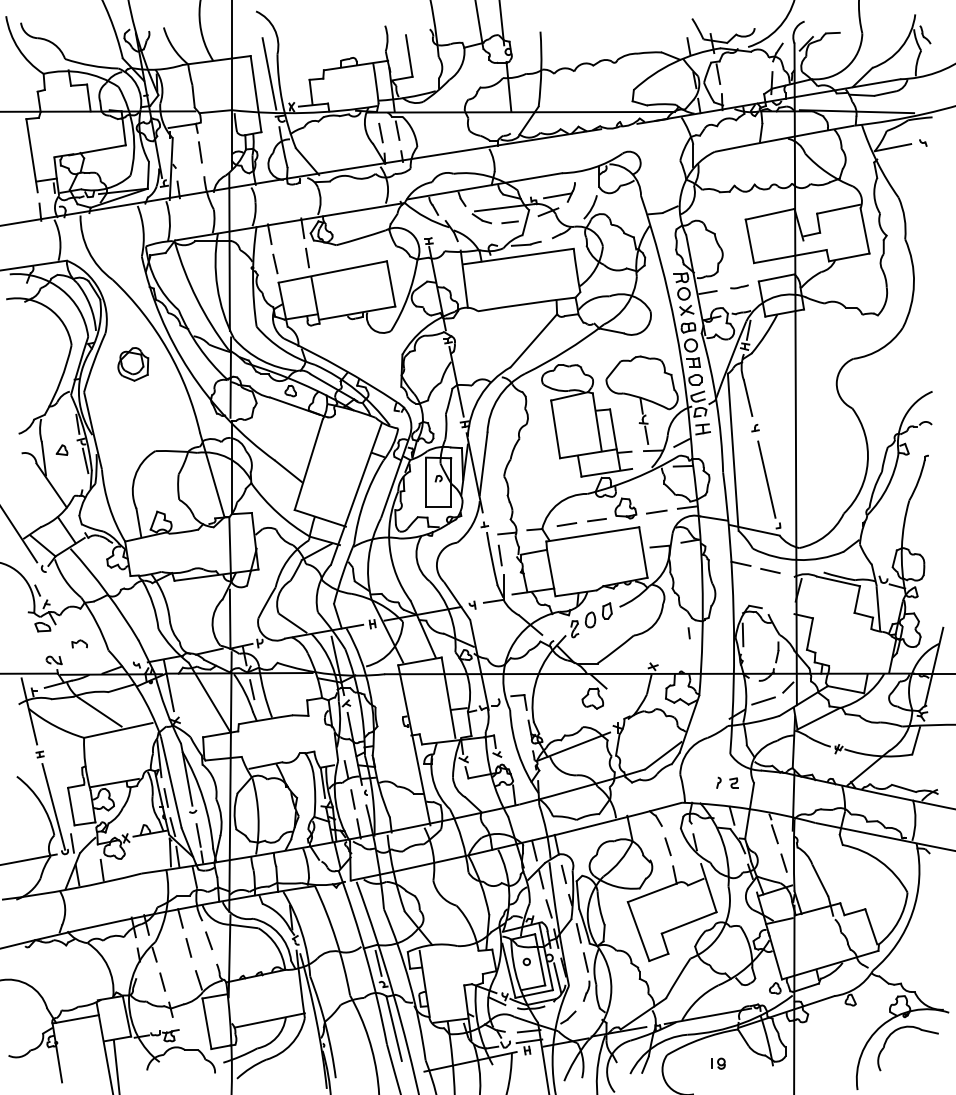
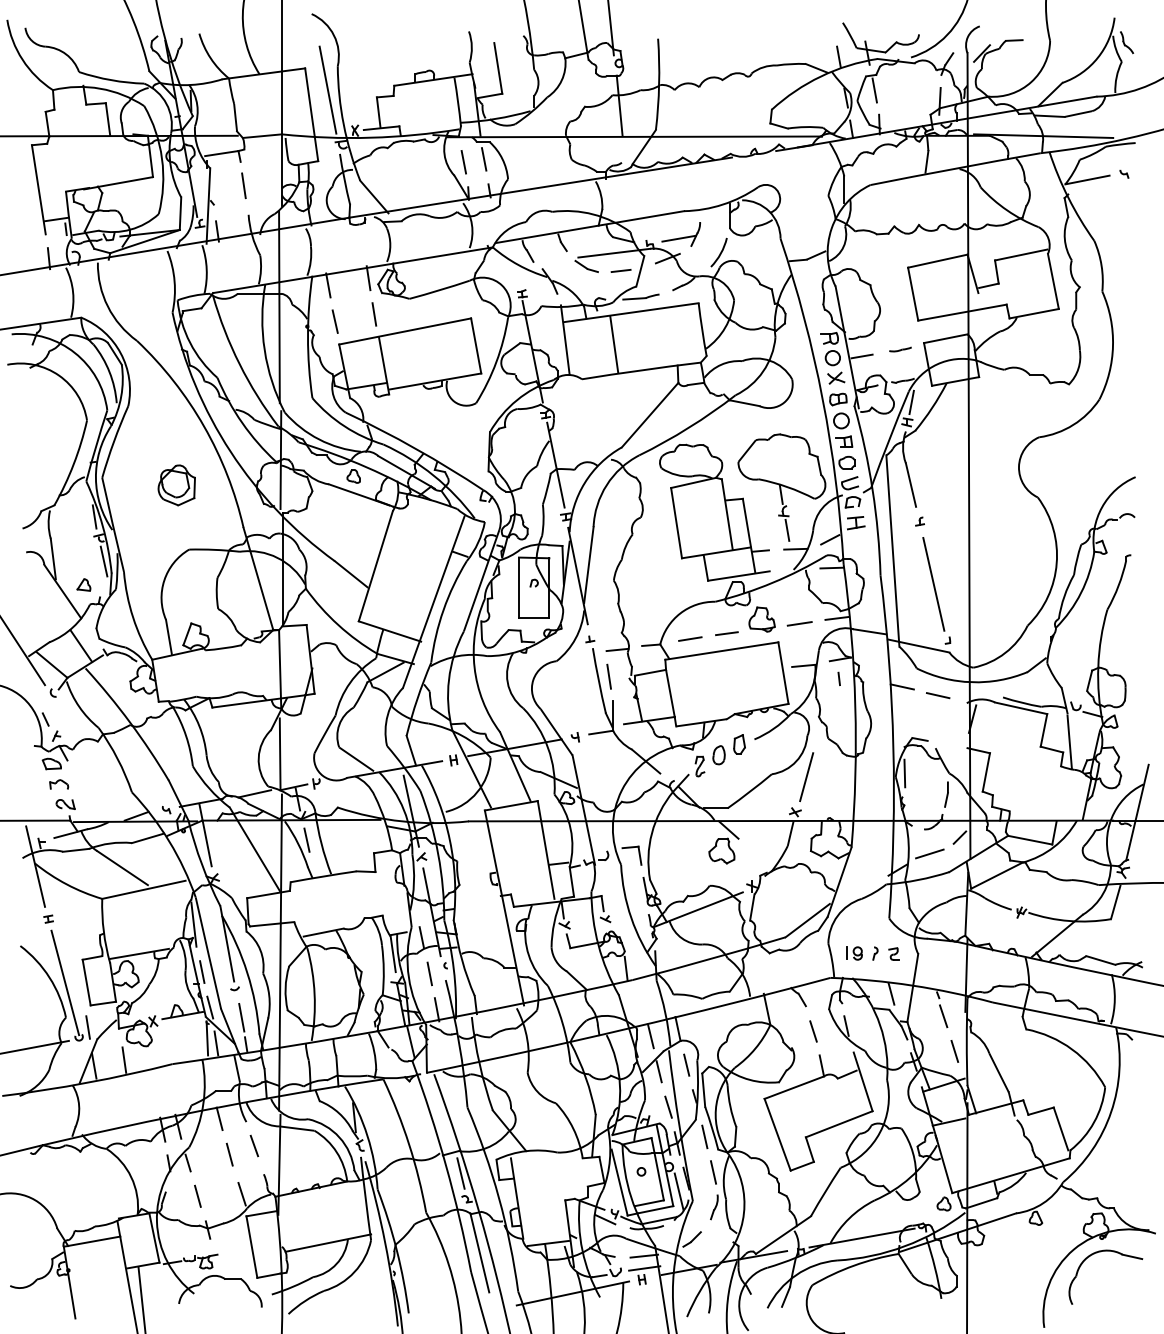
line: (504, 282) -> (614, 344), added
part: (133, 364) -> (177, 485), moved
part: (61, 449) -> (83, 584), moved
line: (688, 633) -> (838, 679), moved
line: (662, 637) -> (806, 776), added
part: (79, 643) -> (58, 783), moved
part: (718, 1063) -> (854, 953), moved

